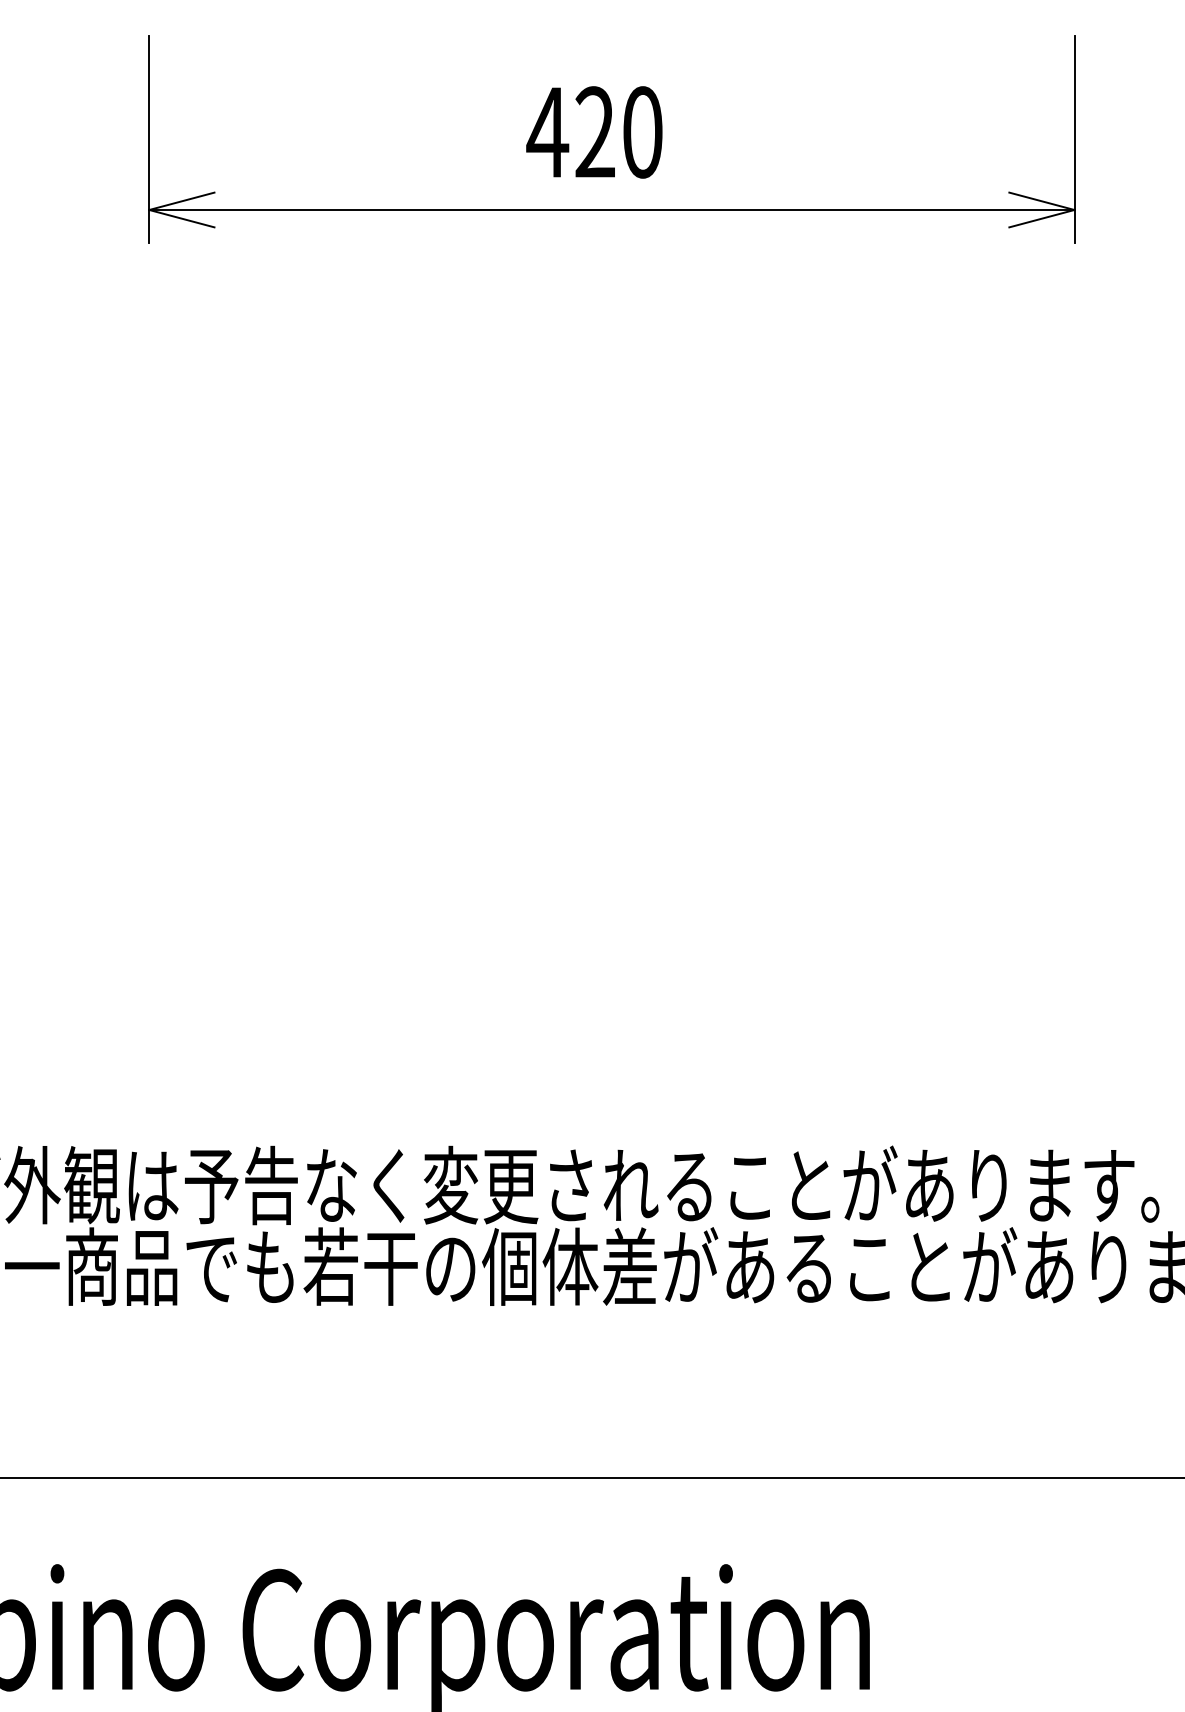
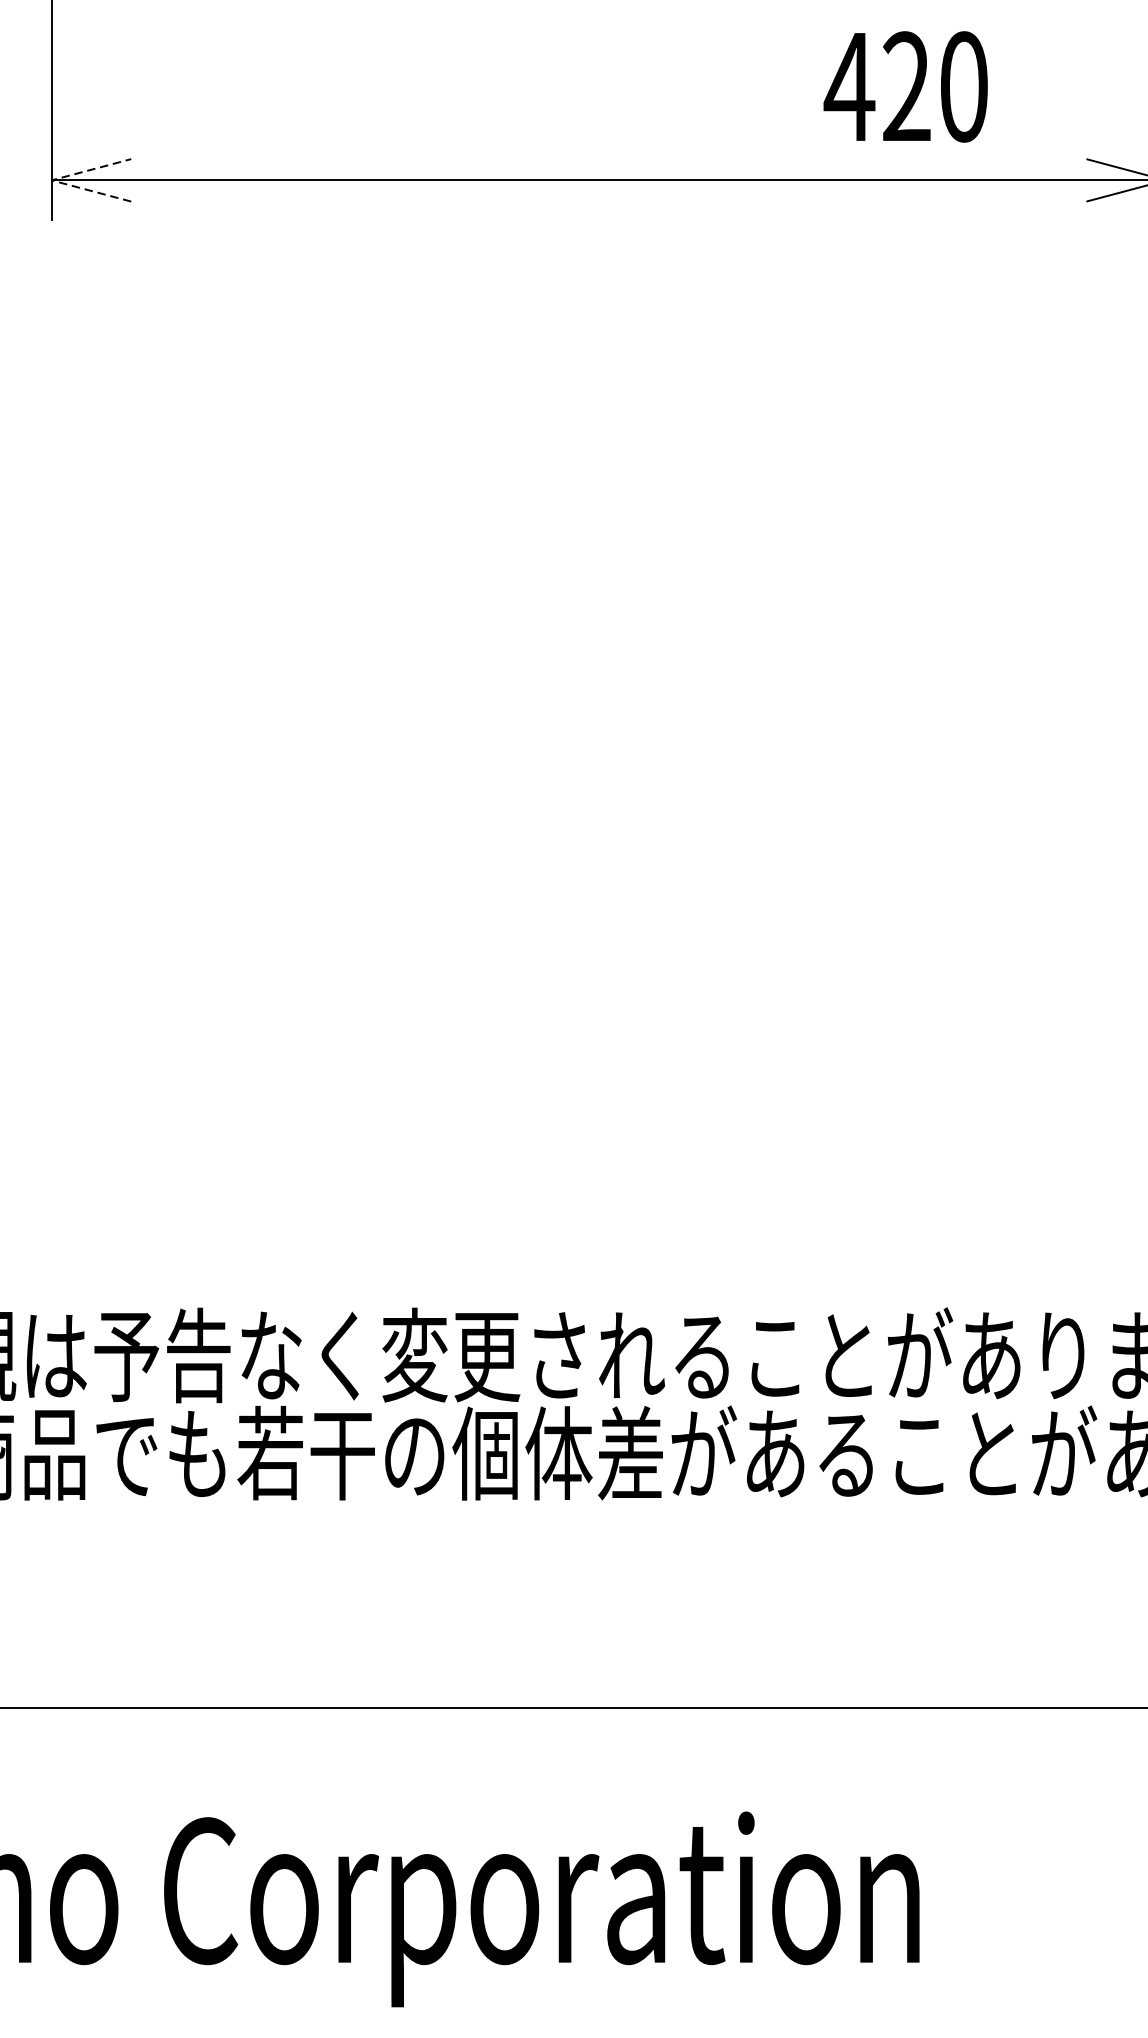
text: (594, 132) -> (905, 87), moved
line: (149, 210) -> (51, 180), solid -> dashed

